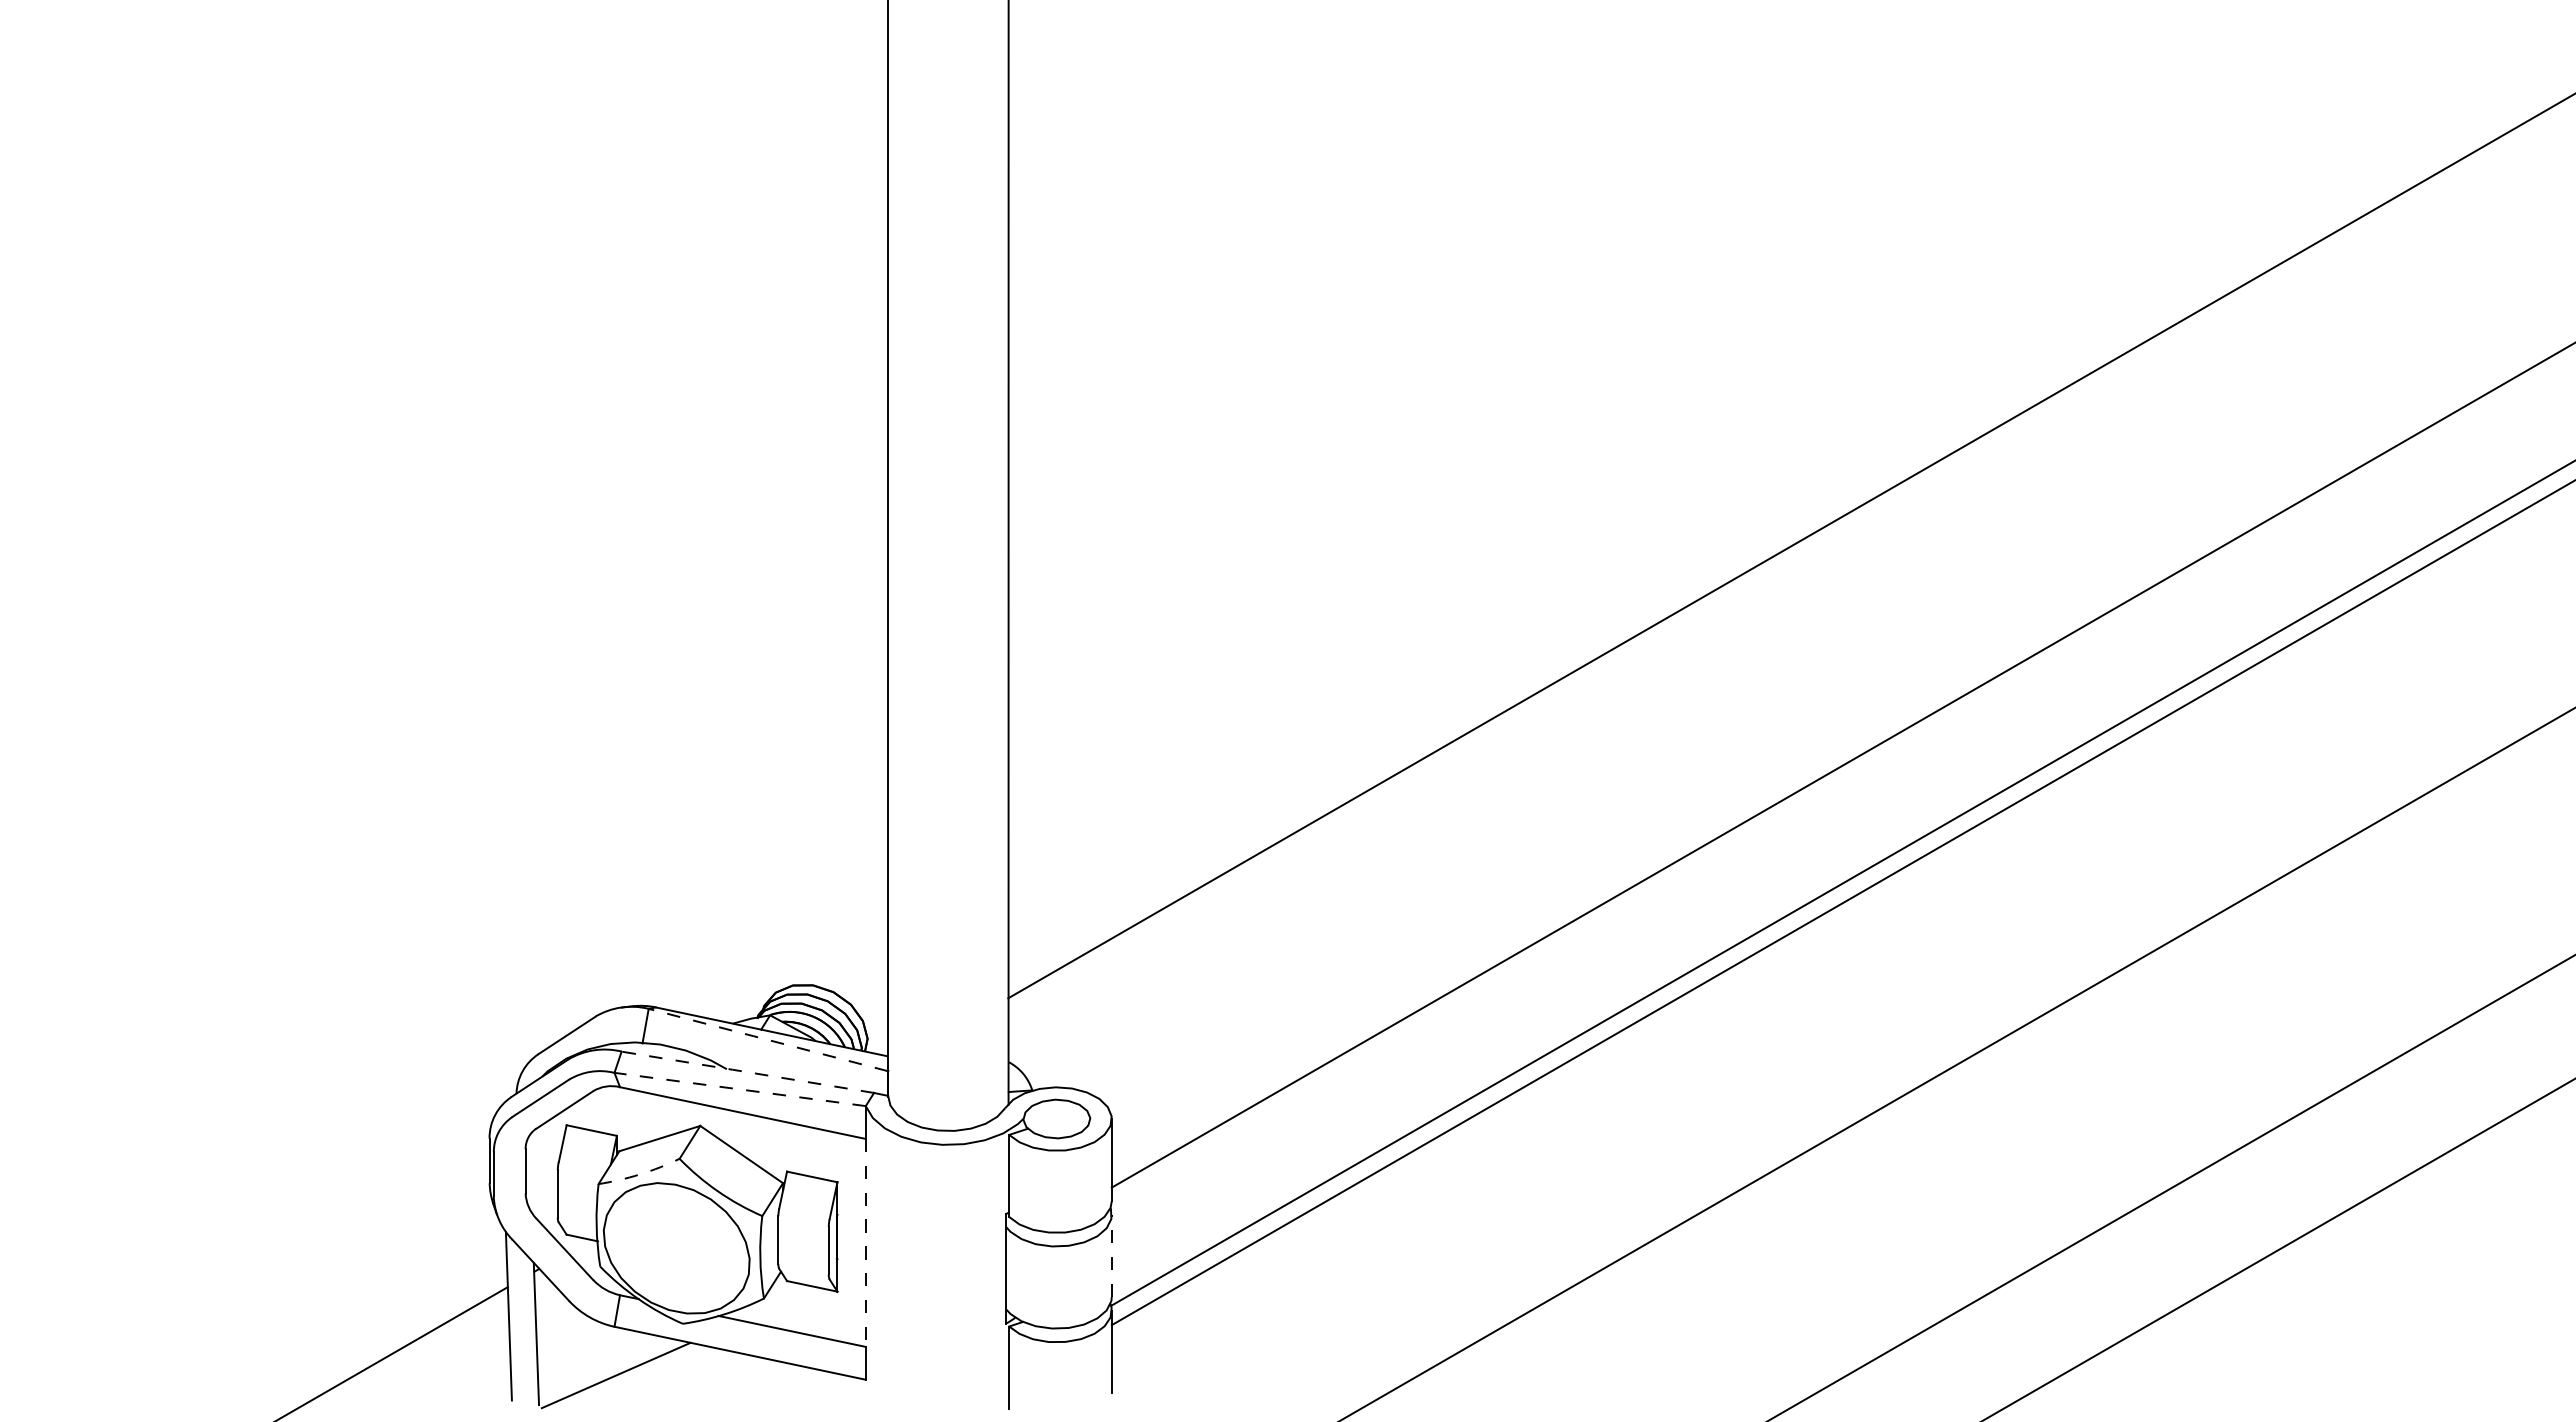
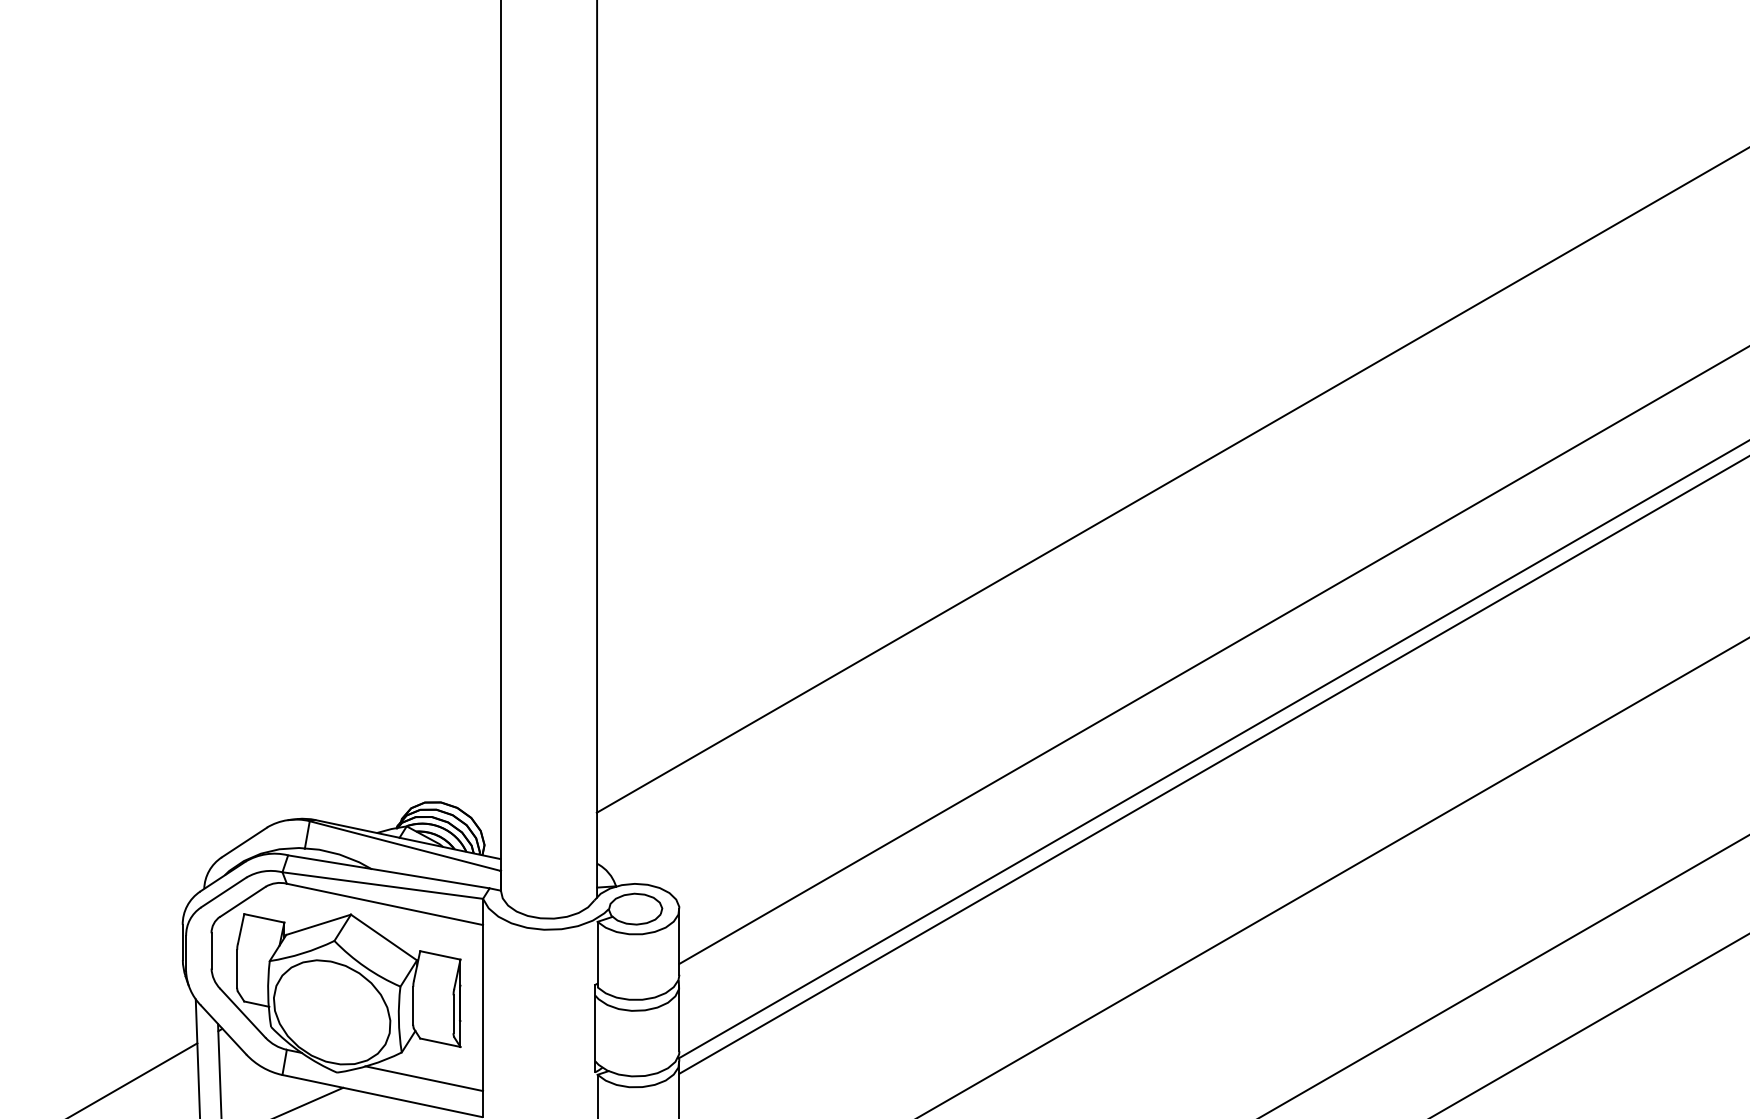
line: (767, 1039) -> (404, 845), dashed -> solid
line: (747, 1072) -> (388, 872), dashed -> solid
line: (738, 1089) -> (381, 885), dashed -> solid
arc: (640, 1174) -> (303, 953), dashed -> solid
line: (865, 1242) -> (482, 1007), dashed -> solid
line: (1111, 1255) -> (679, 1018), dashed -> solid

